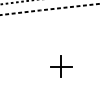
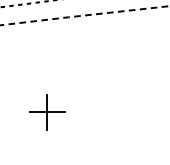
part: (61, 66) -> (47, 112), moved

